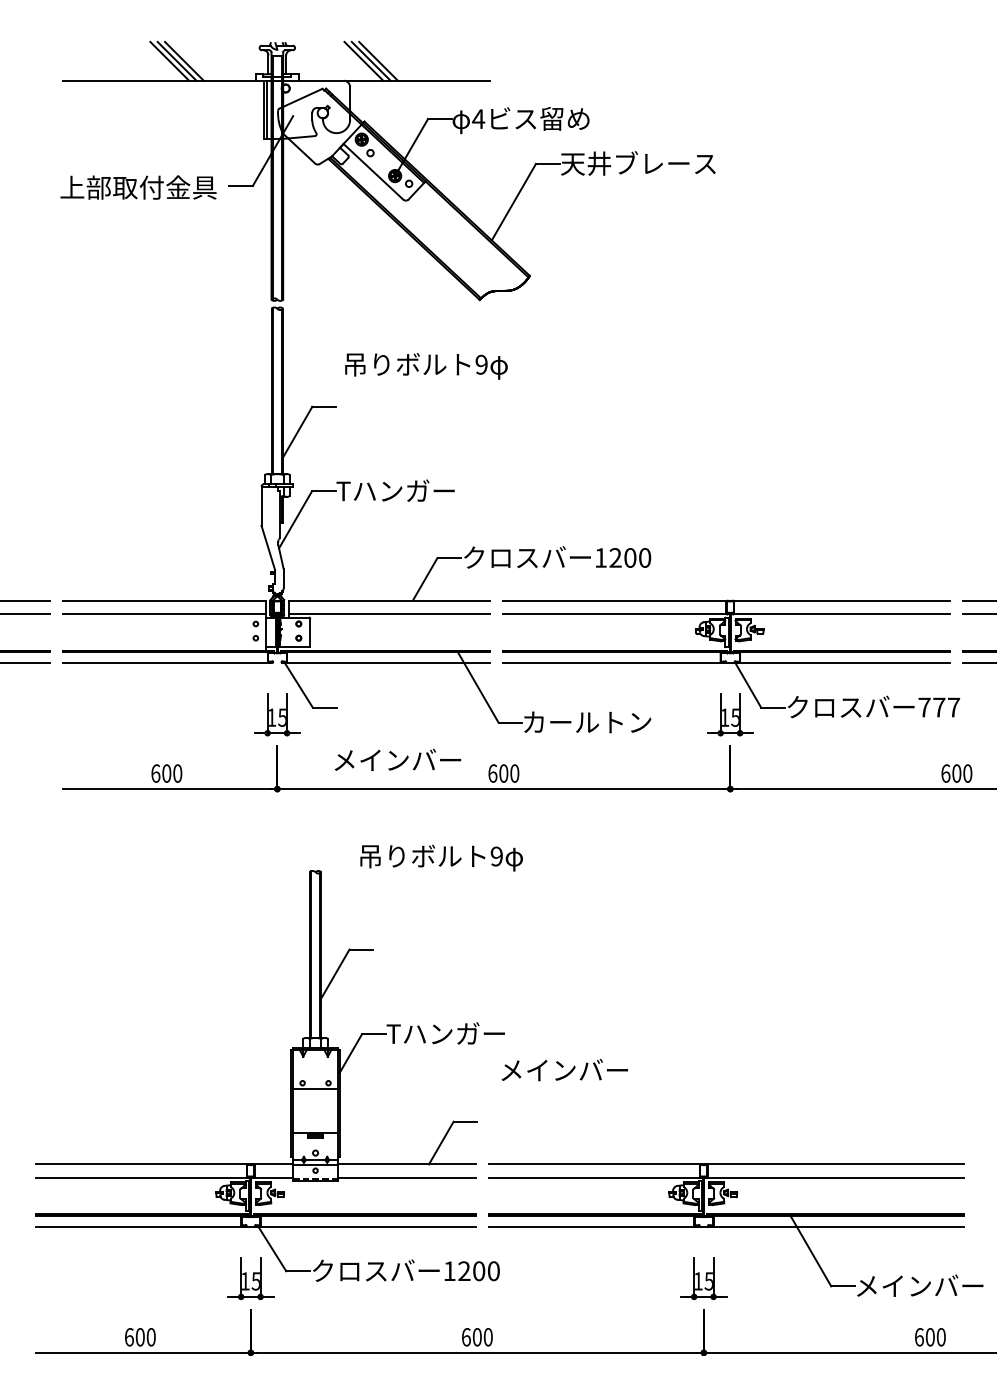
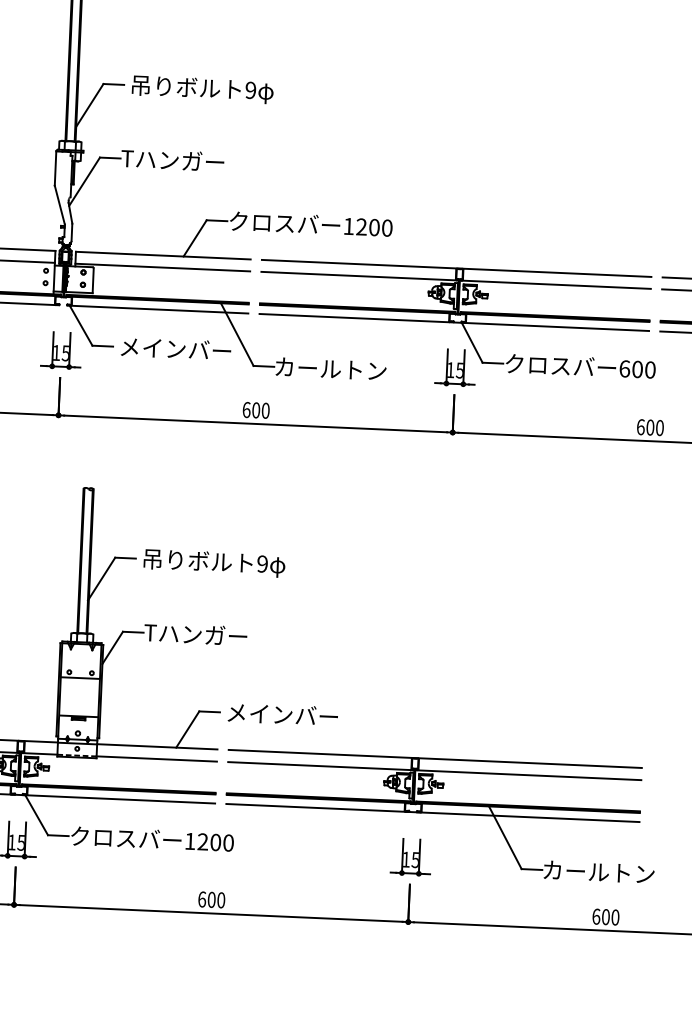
text: (426, 366) -> (202, 89), moved
text: (939, 707) -> (637, 369), 777 -> 600
text: (397, 759) -> (175, 348), moved
text: (441, 857) -> (214, 562), moved
text: (564, 1070) -> (282, 714), moved
text: (920, 1285) -> (599, 871), メインバー -> カールトン

